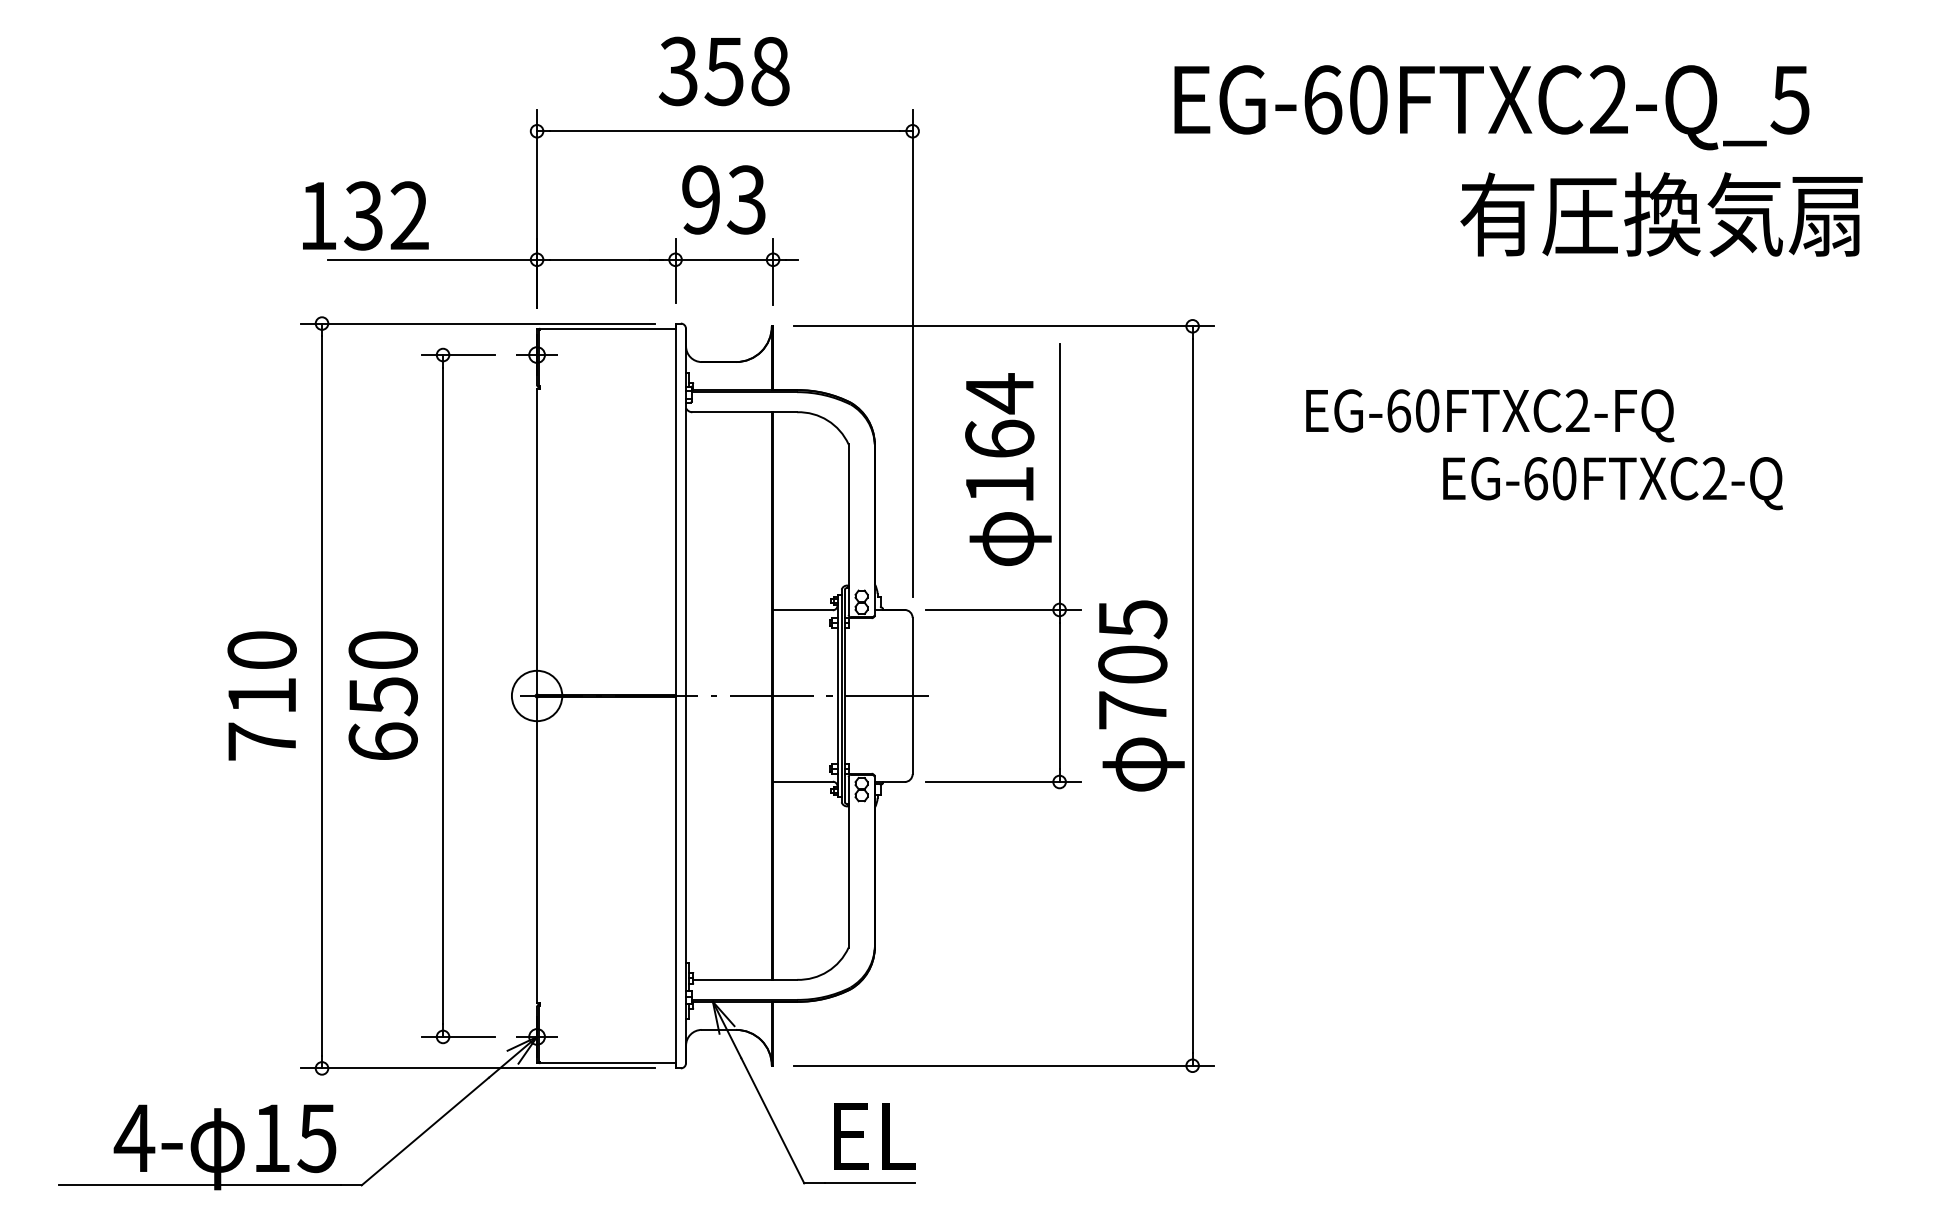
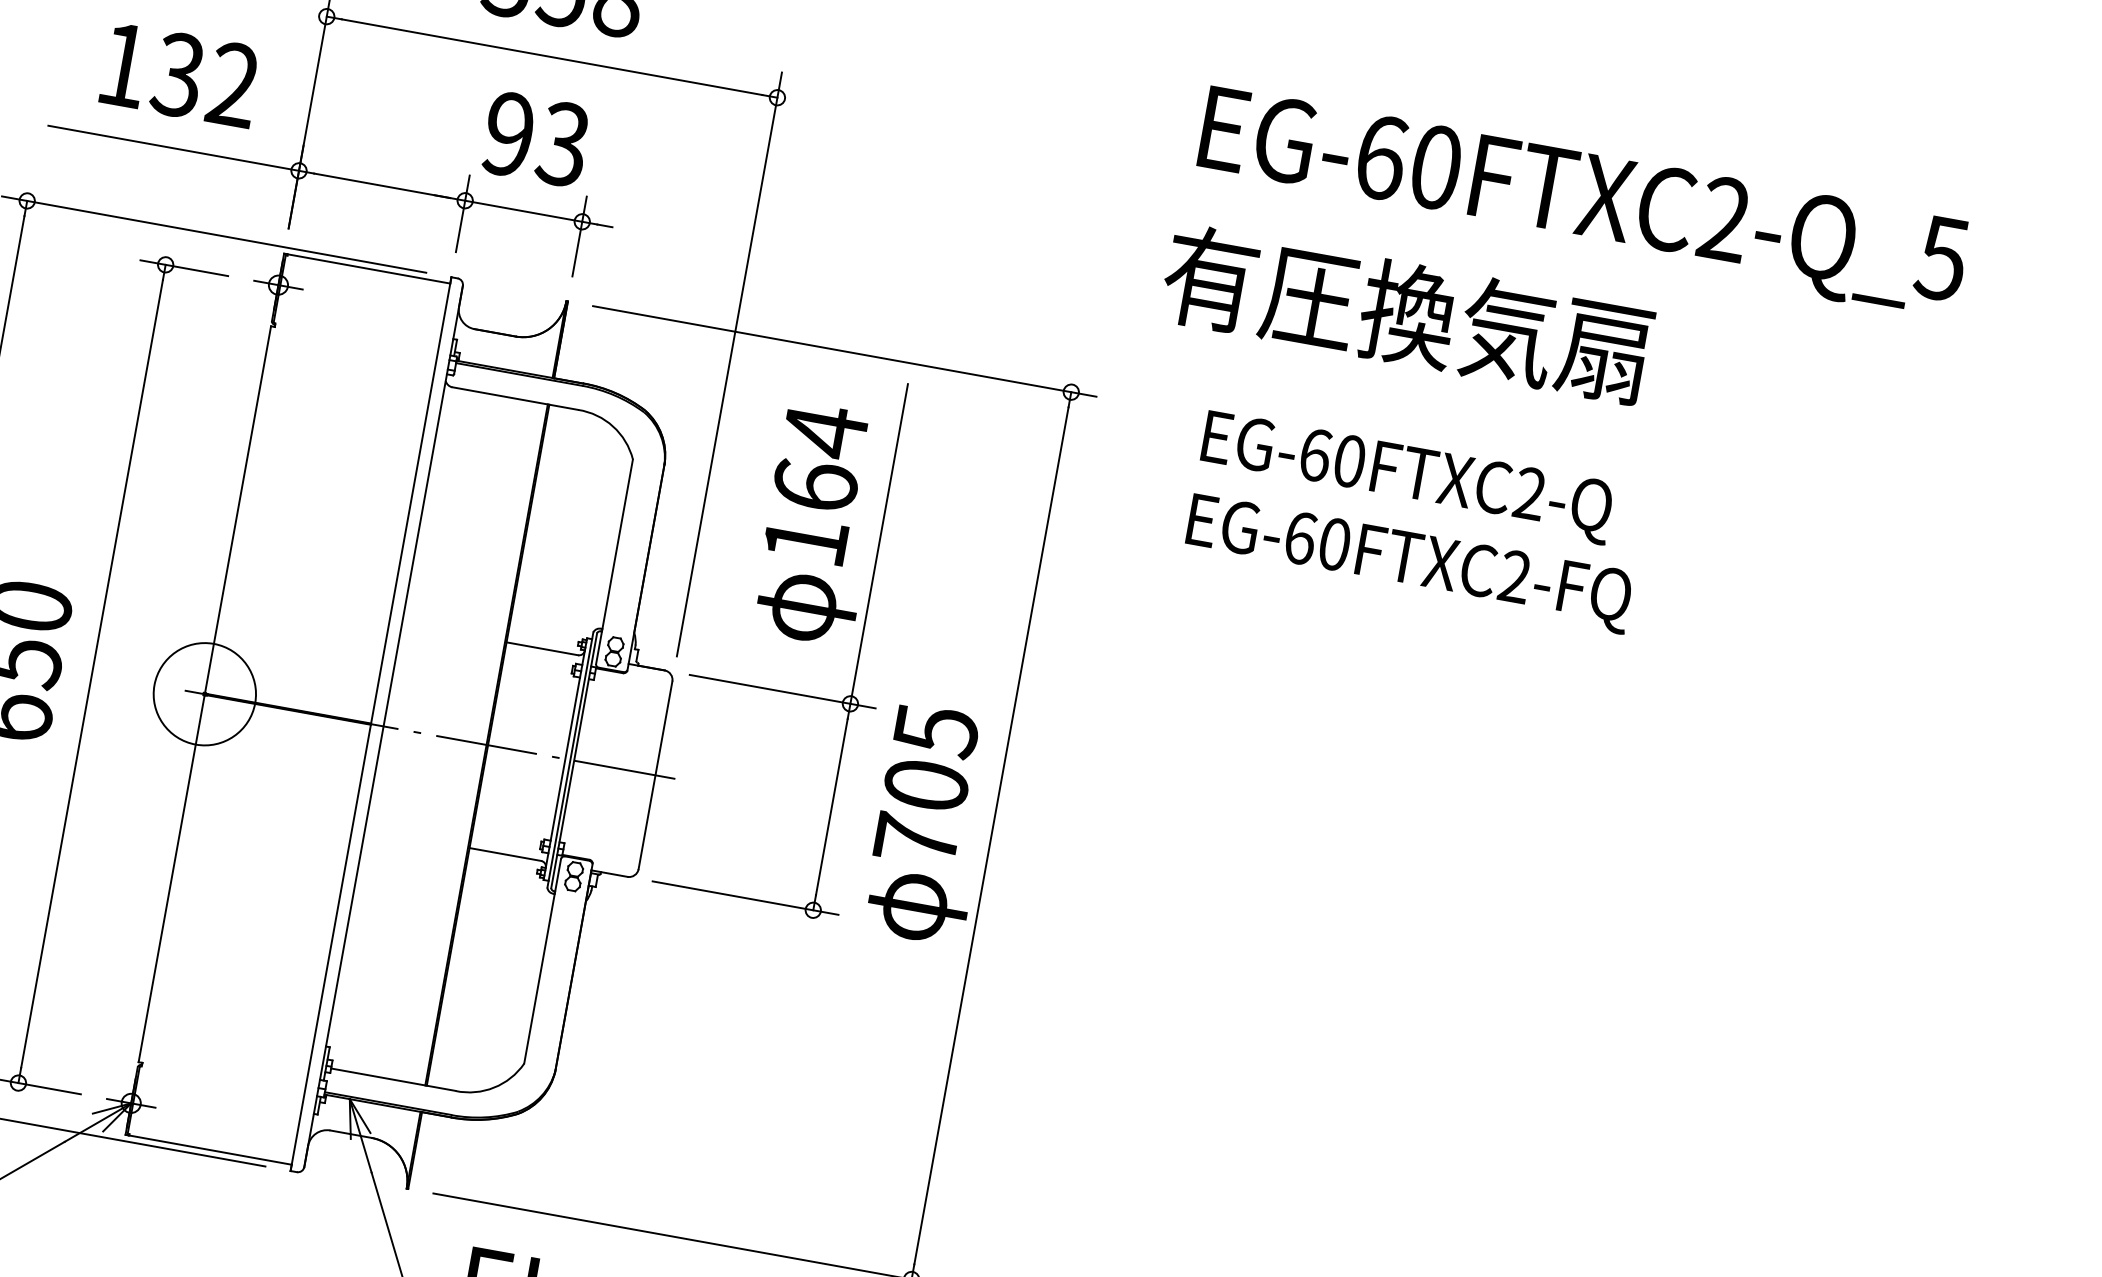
text: (1491, 107) -> (1582, 203), moved
text: (1661, 214) -> (1407, 314), moved
text: (365, 215) -> (180, 74), moved
text: (1612, 483) -> (1406, 477), moved
circle: (537, 695) -> (205, 693), size x1.67

